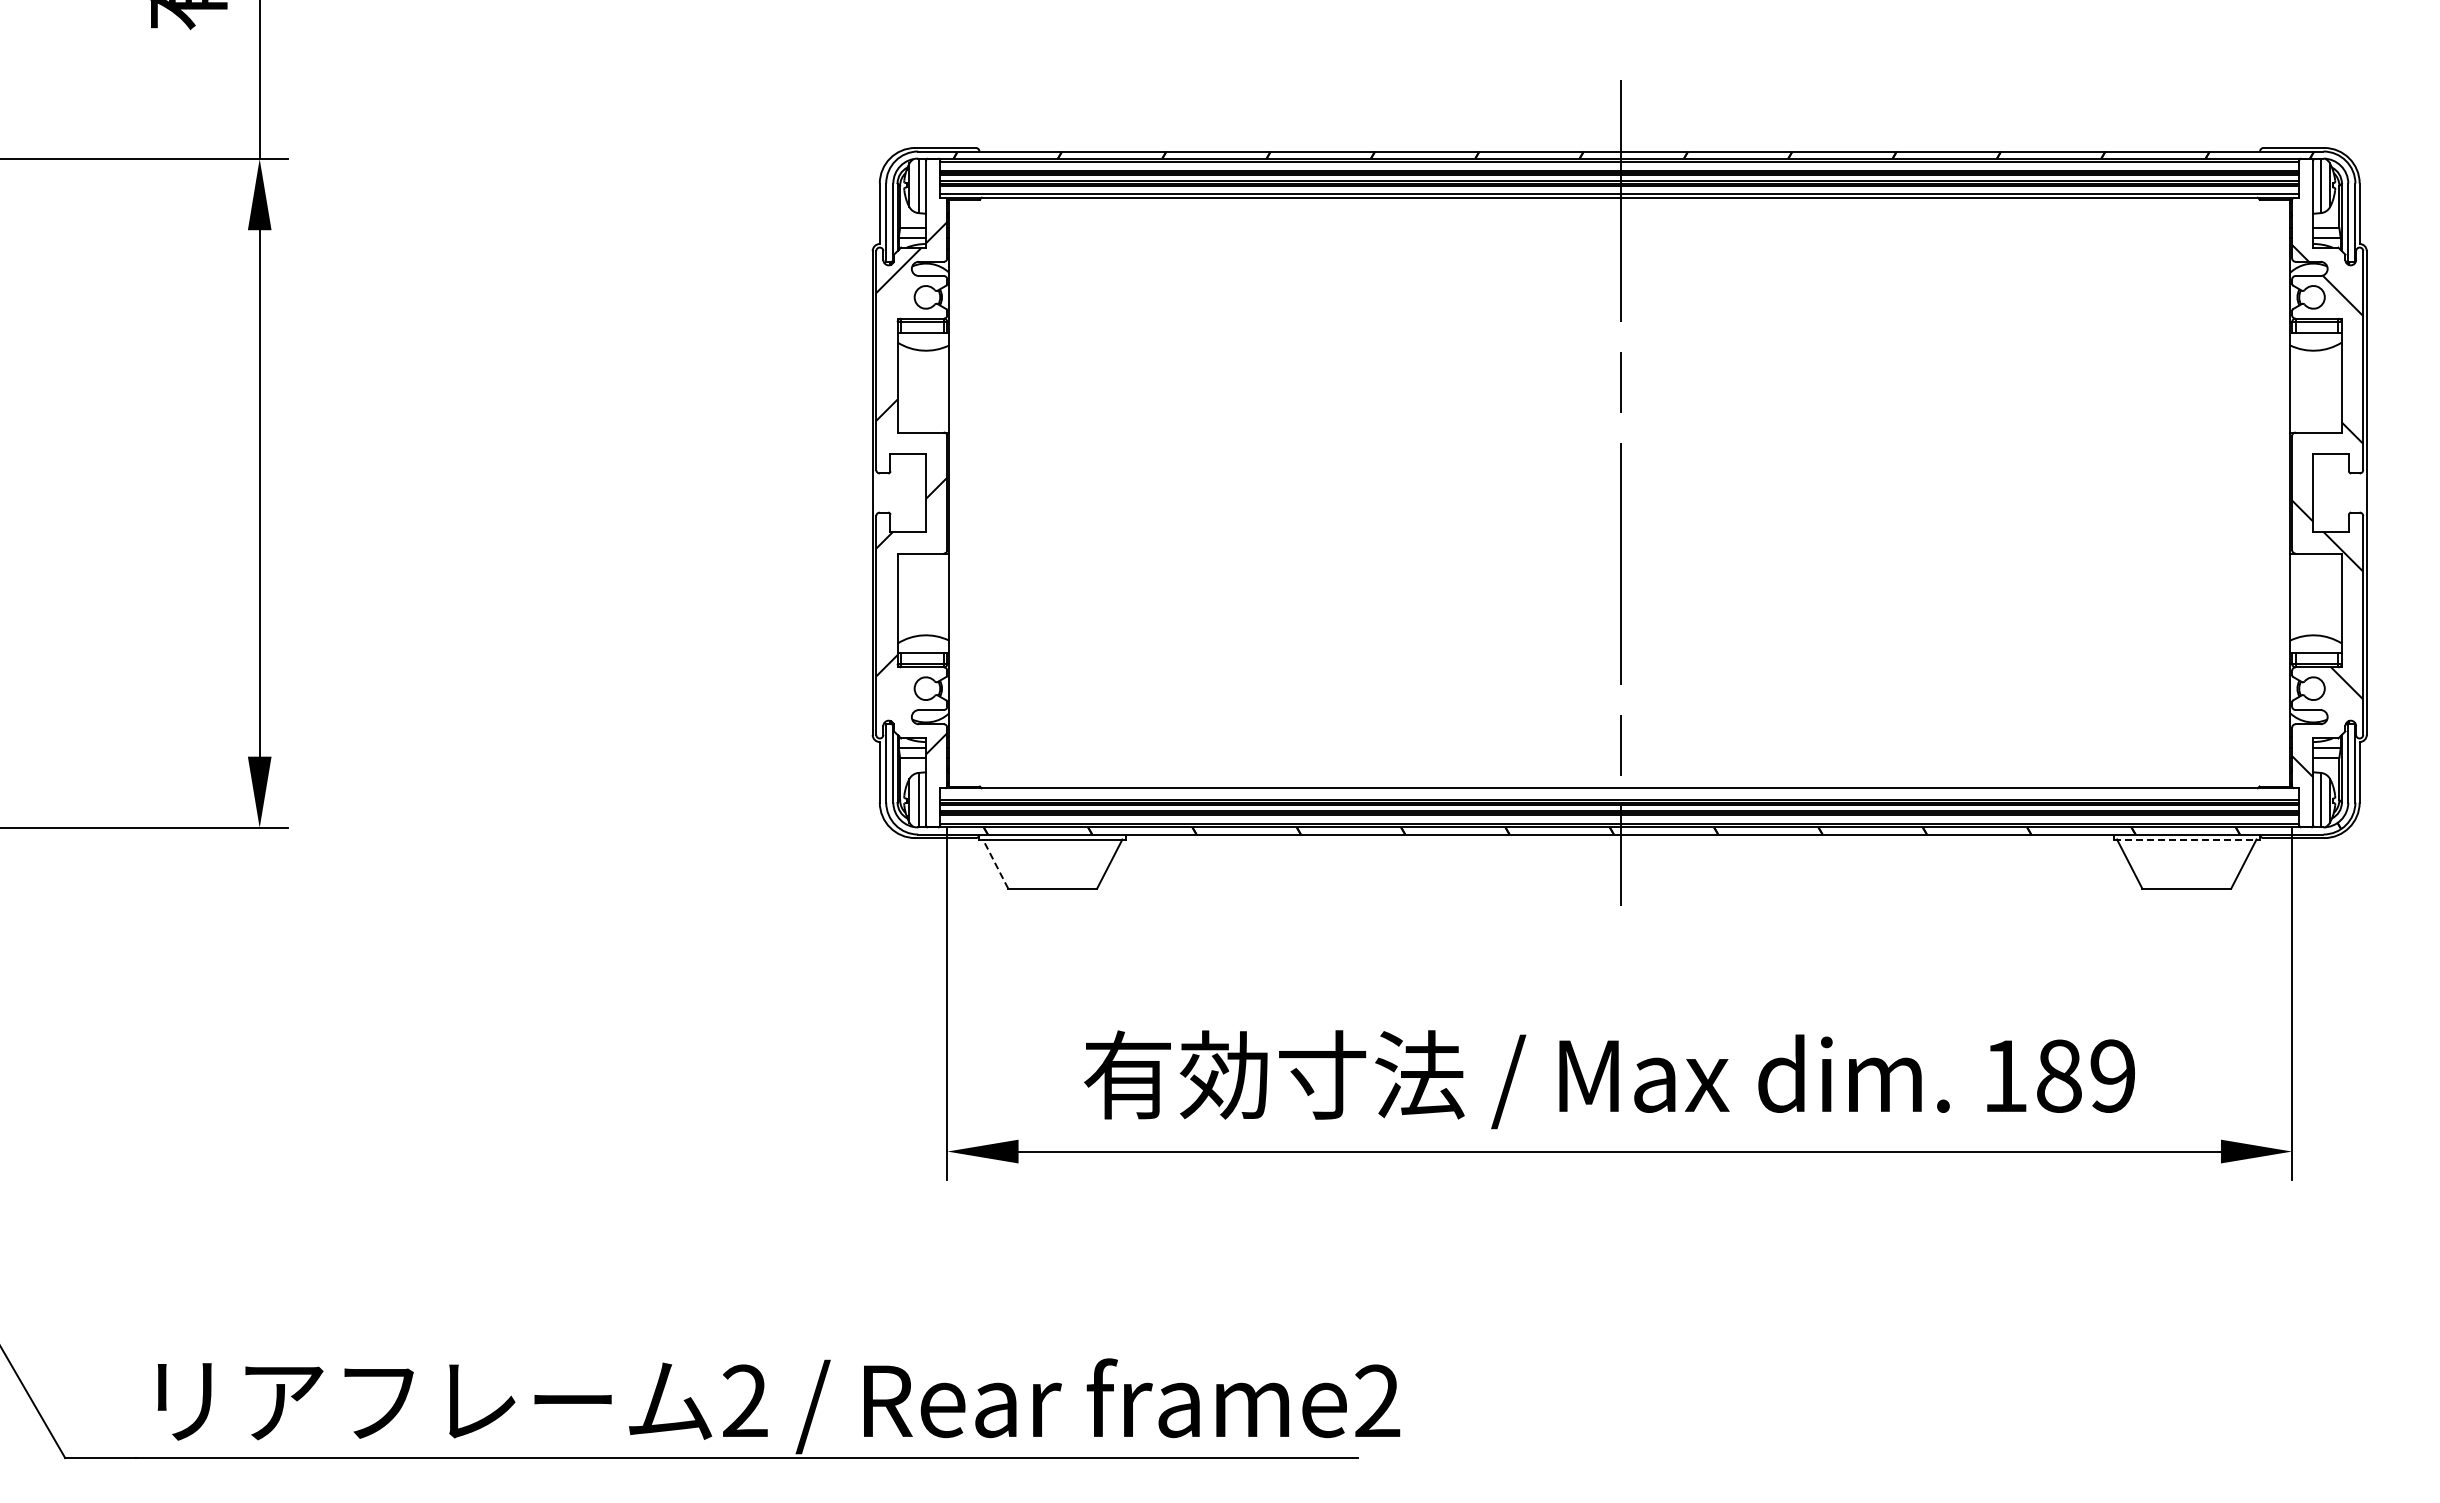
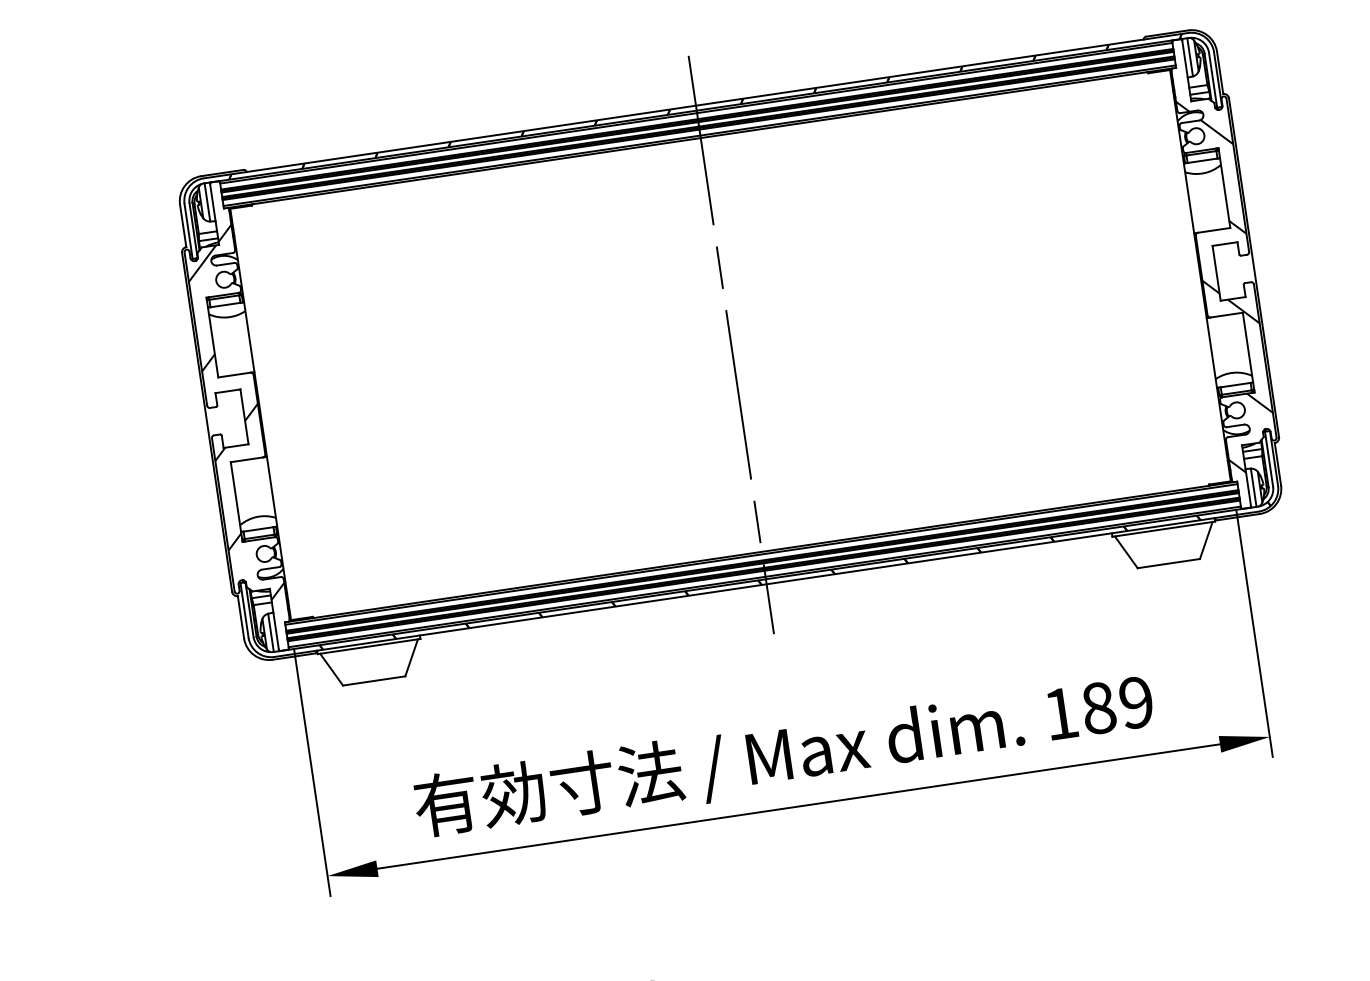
line: (1619, 791) -> (761, 554), added
line: (2187, 839) -> (1164, 529), dashed -> solid
line: (995, 864) -> (331, 669), dashed -> solid

